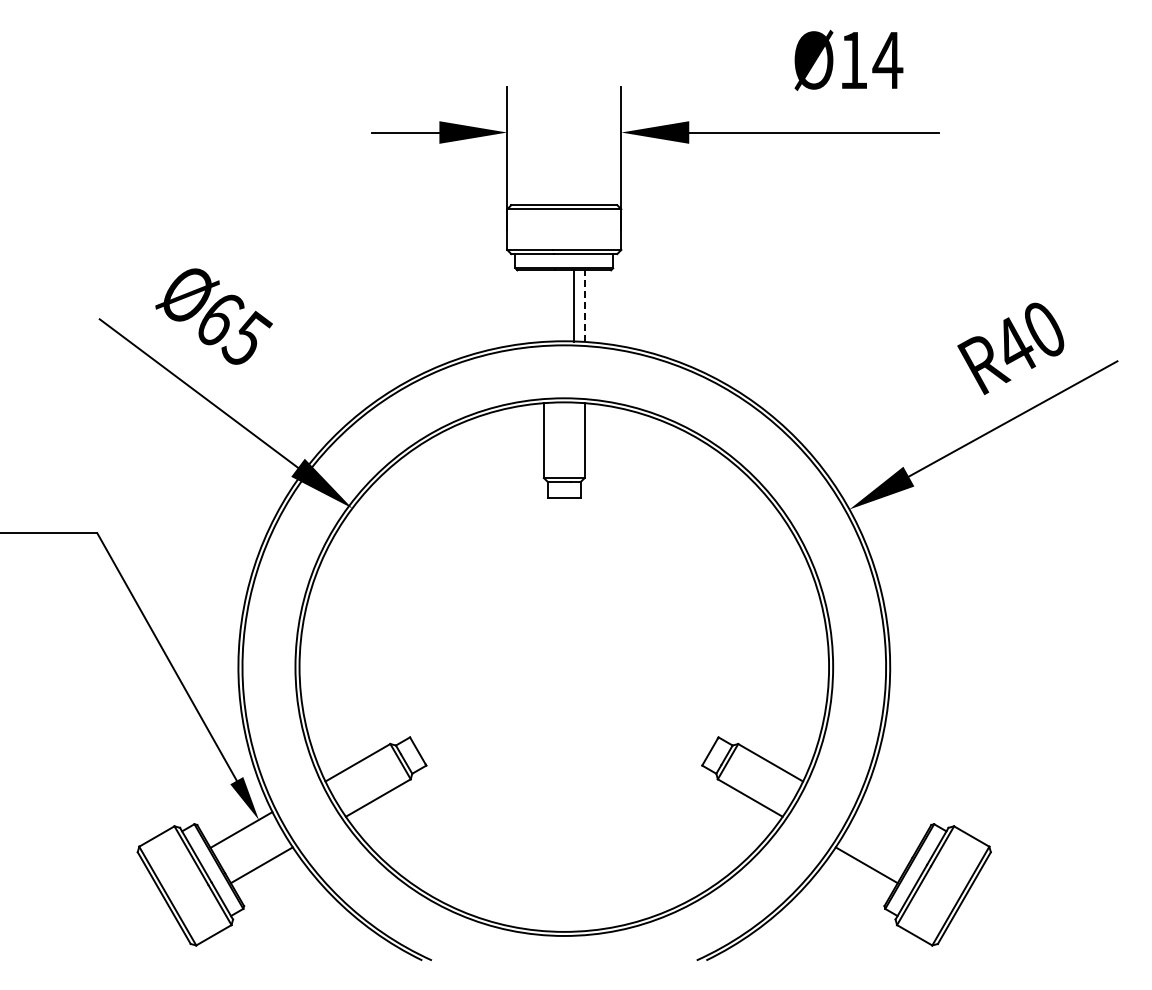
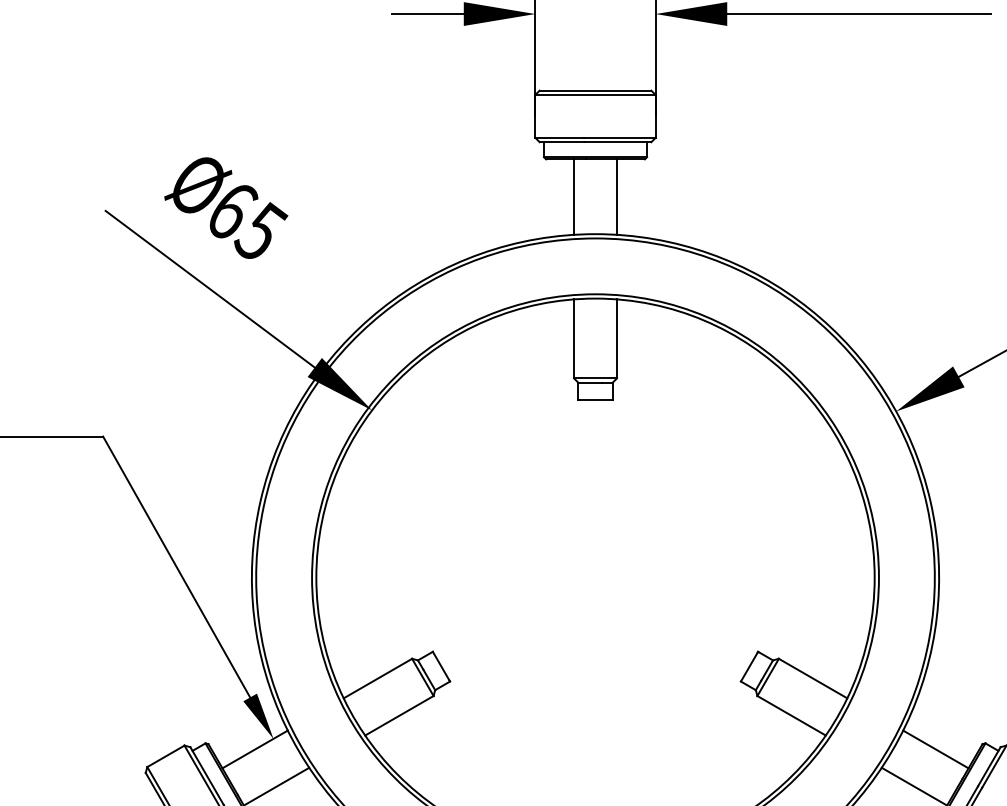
line: (573, 305) -> (573, 196), moved
line: (584, 306) -> (616, 197), dashed -> solid
line: (887, 829) -> (936, 748), added

